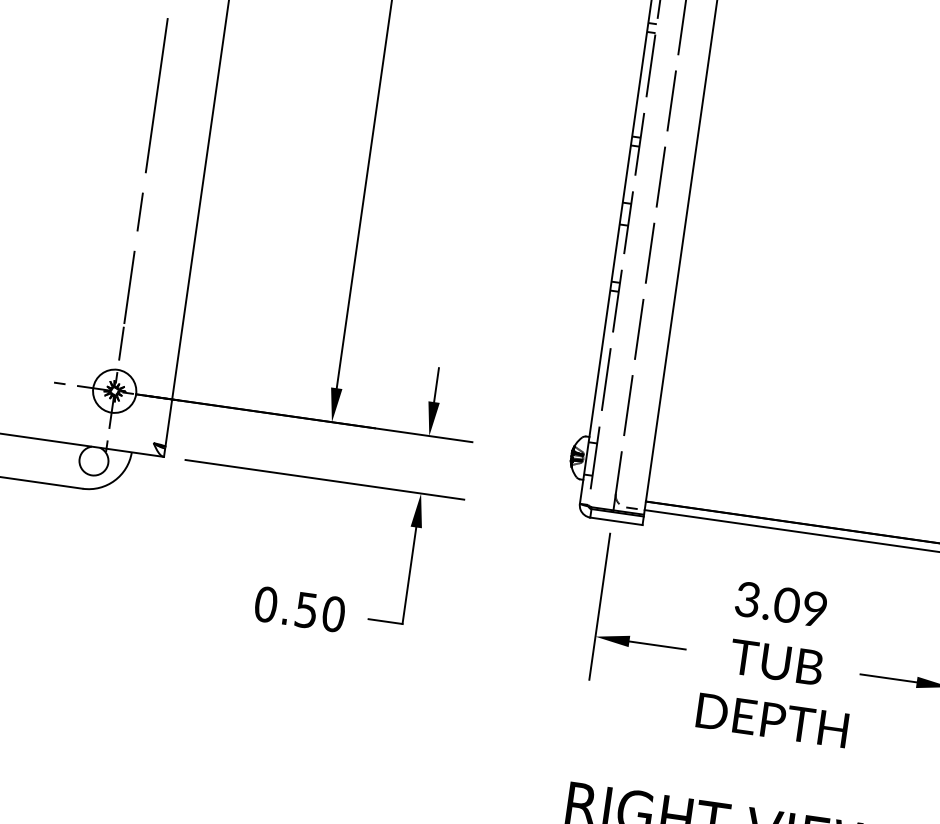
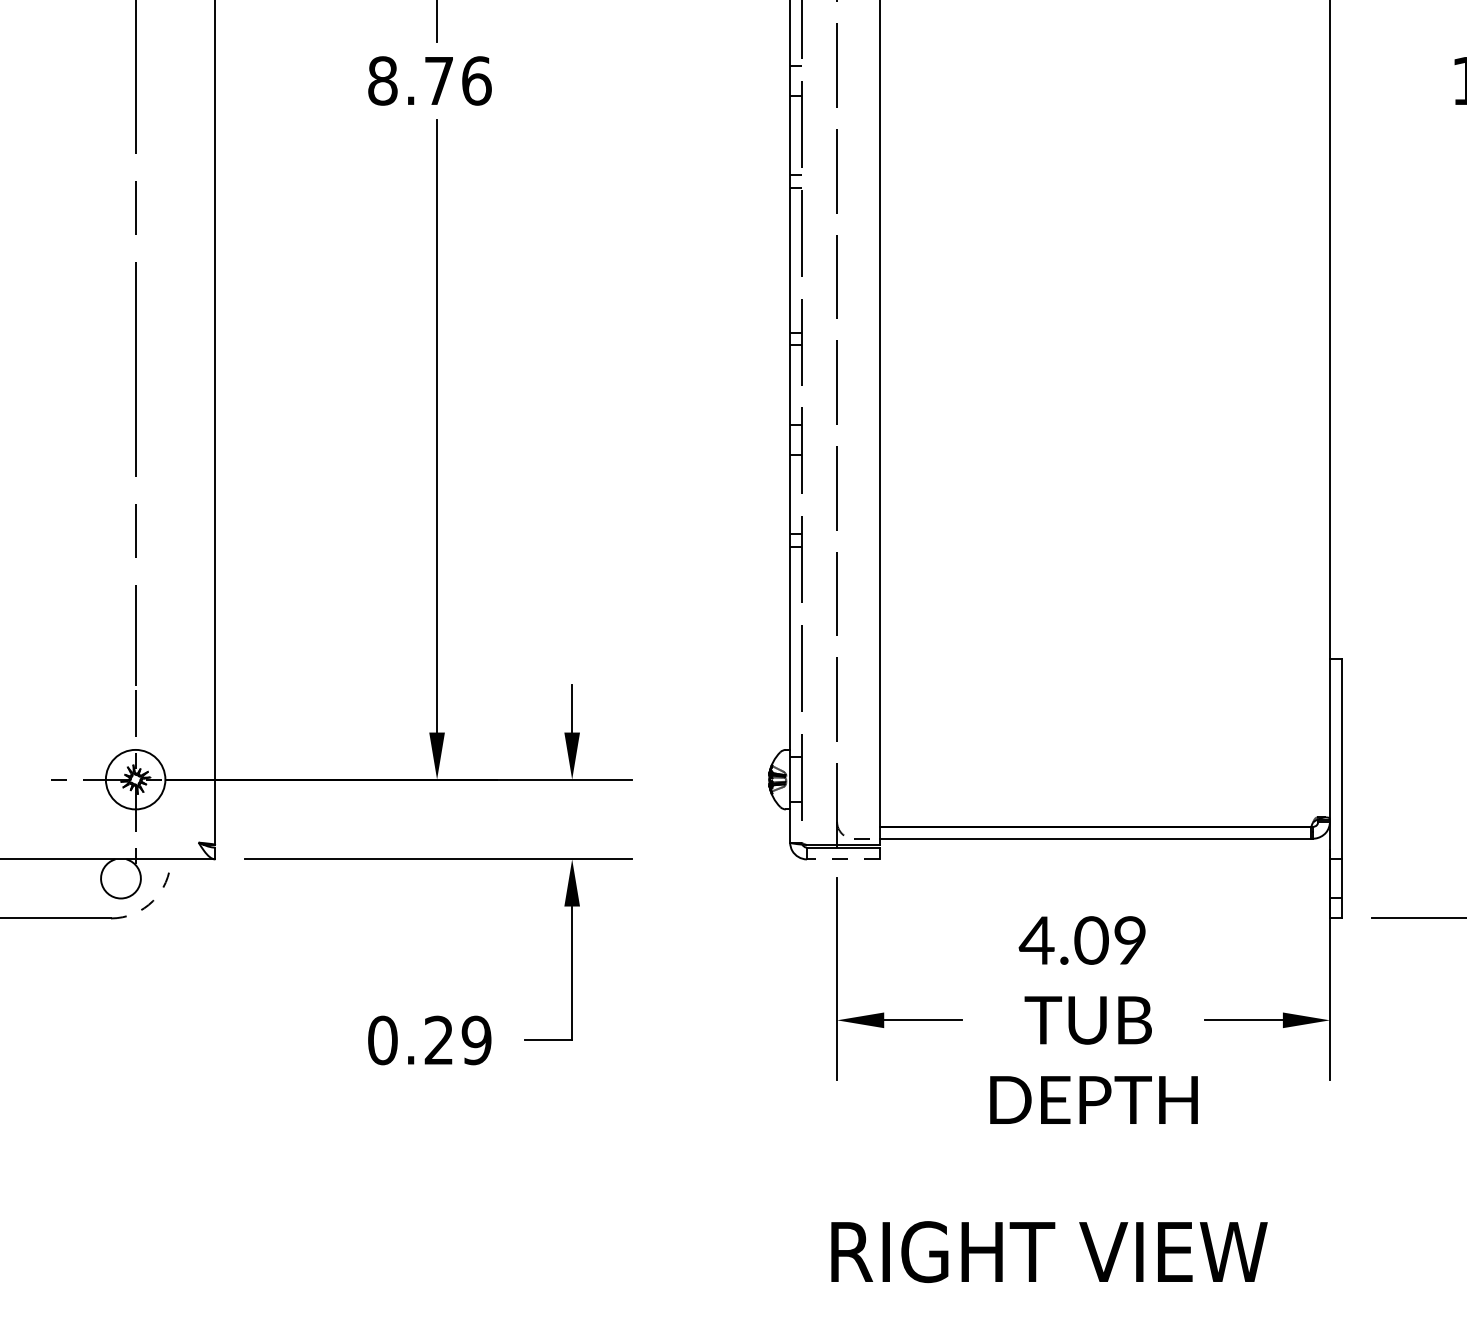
arc: (114, 480) -> (152, 901), solid -> dashed
line: (615, 521) -> (842, 859), solid -> dashed
text: (747, 599) -> (1036, 940), 3.09 -> 4.09
text: (319, 612) -> (457, 1040), 0.50 -> 0.29

